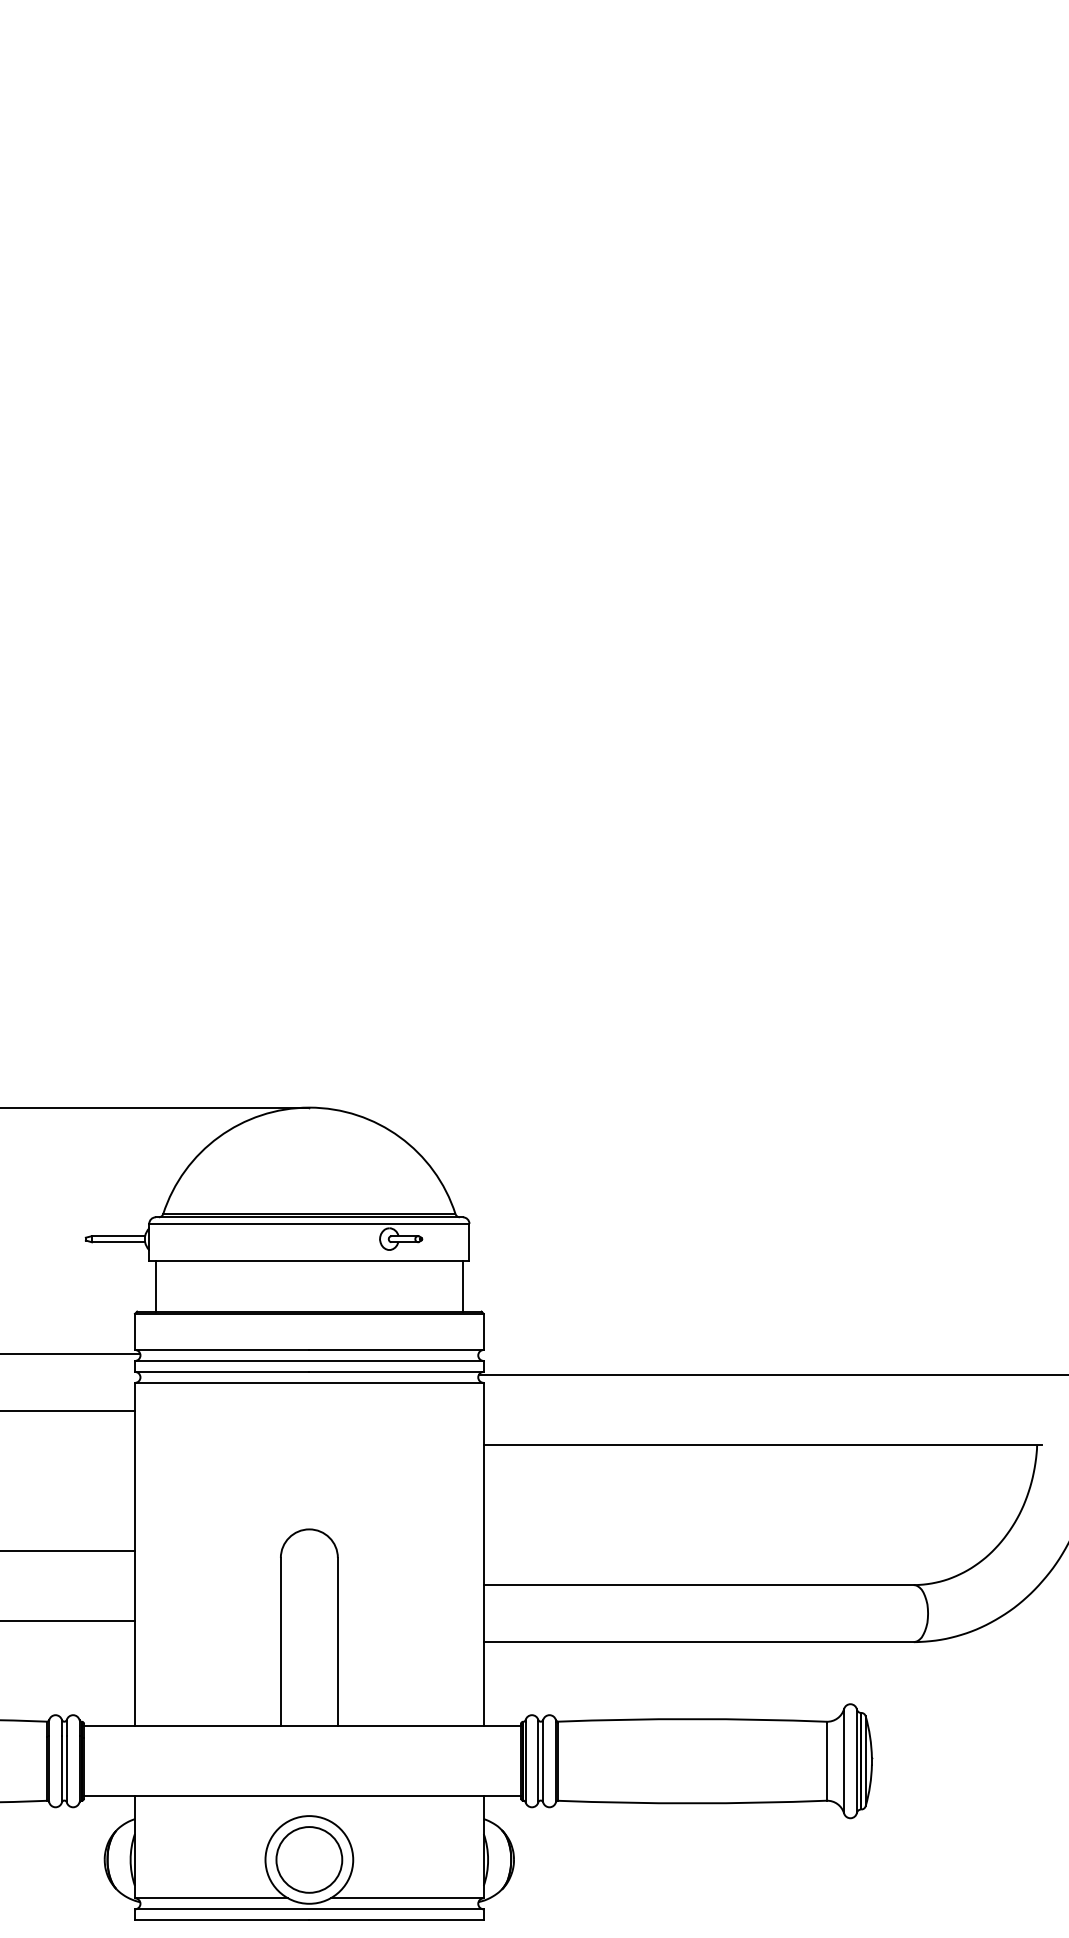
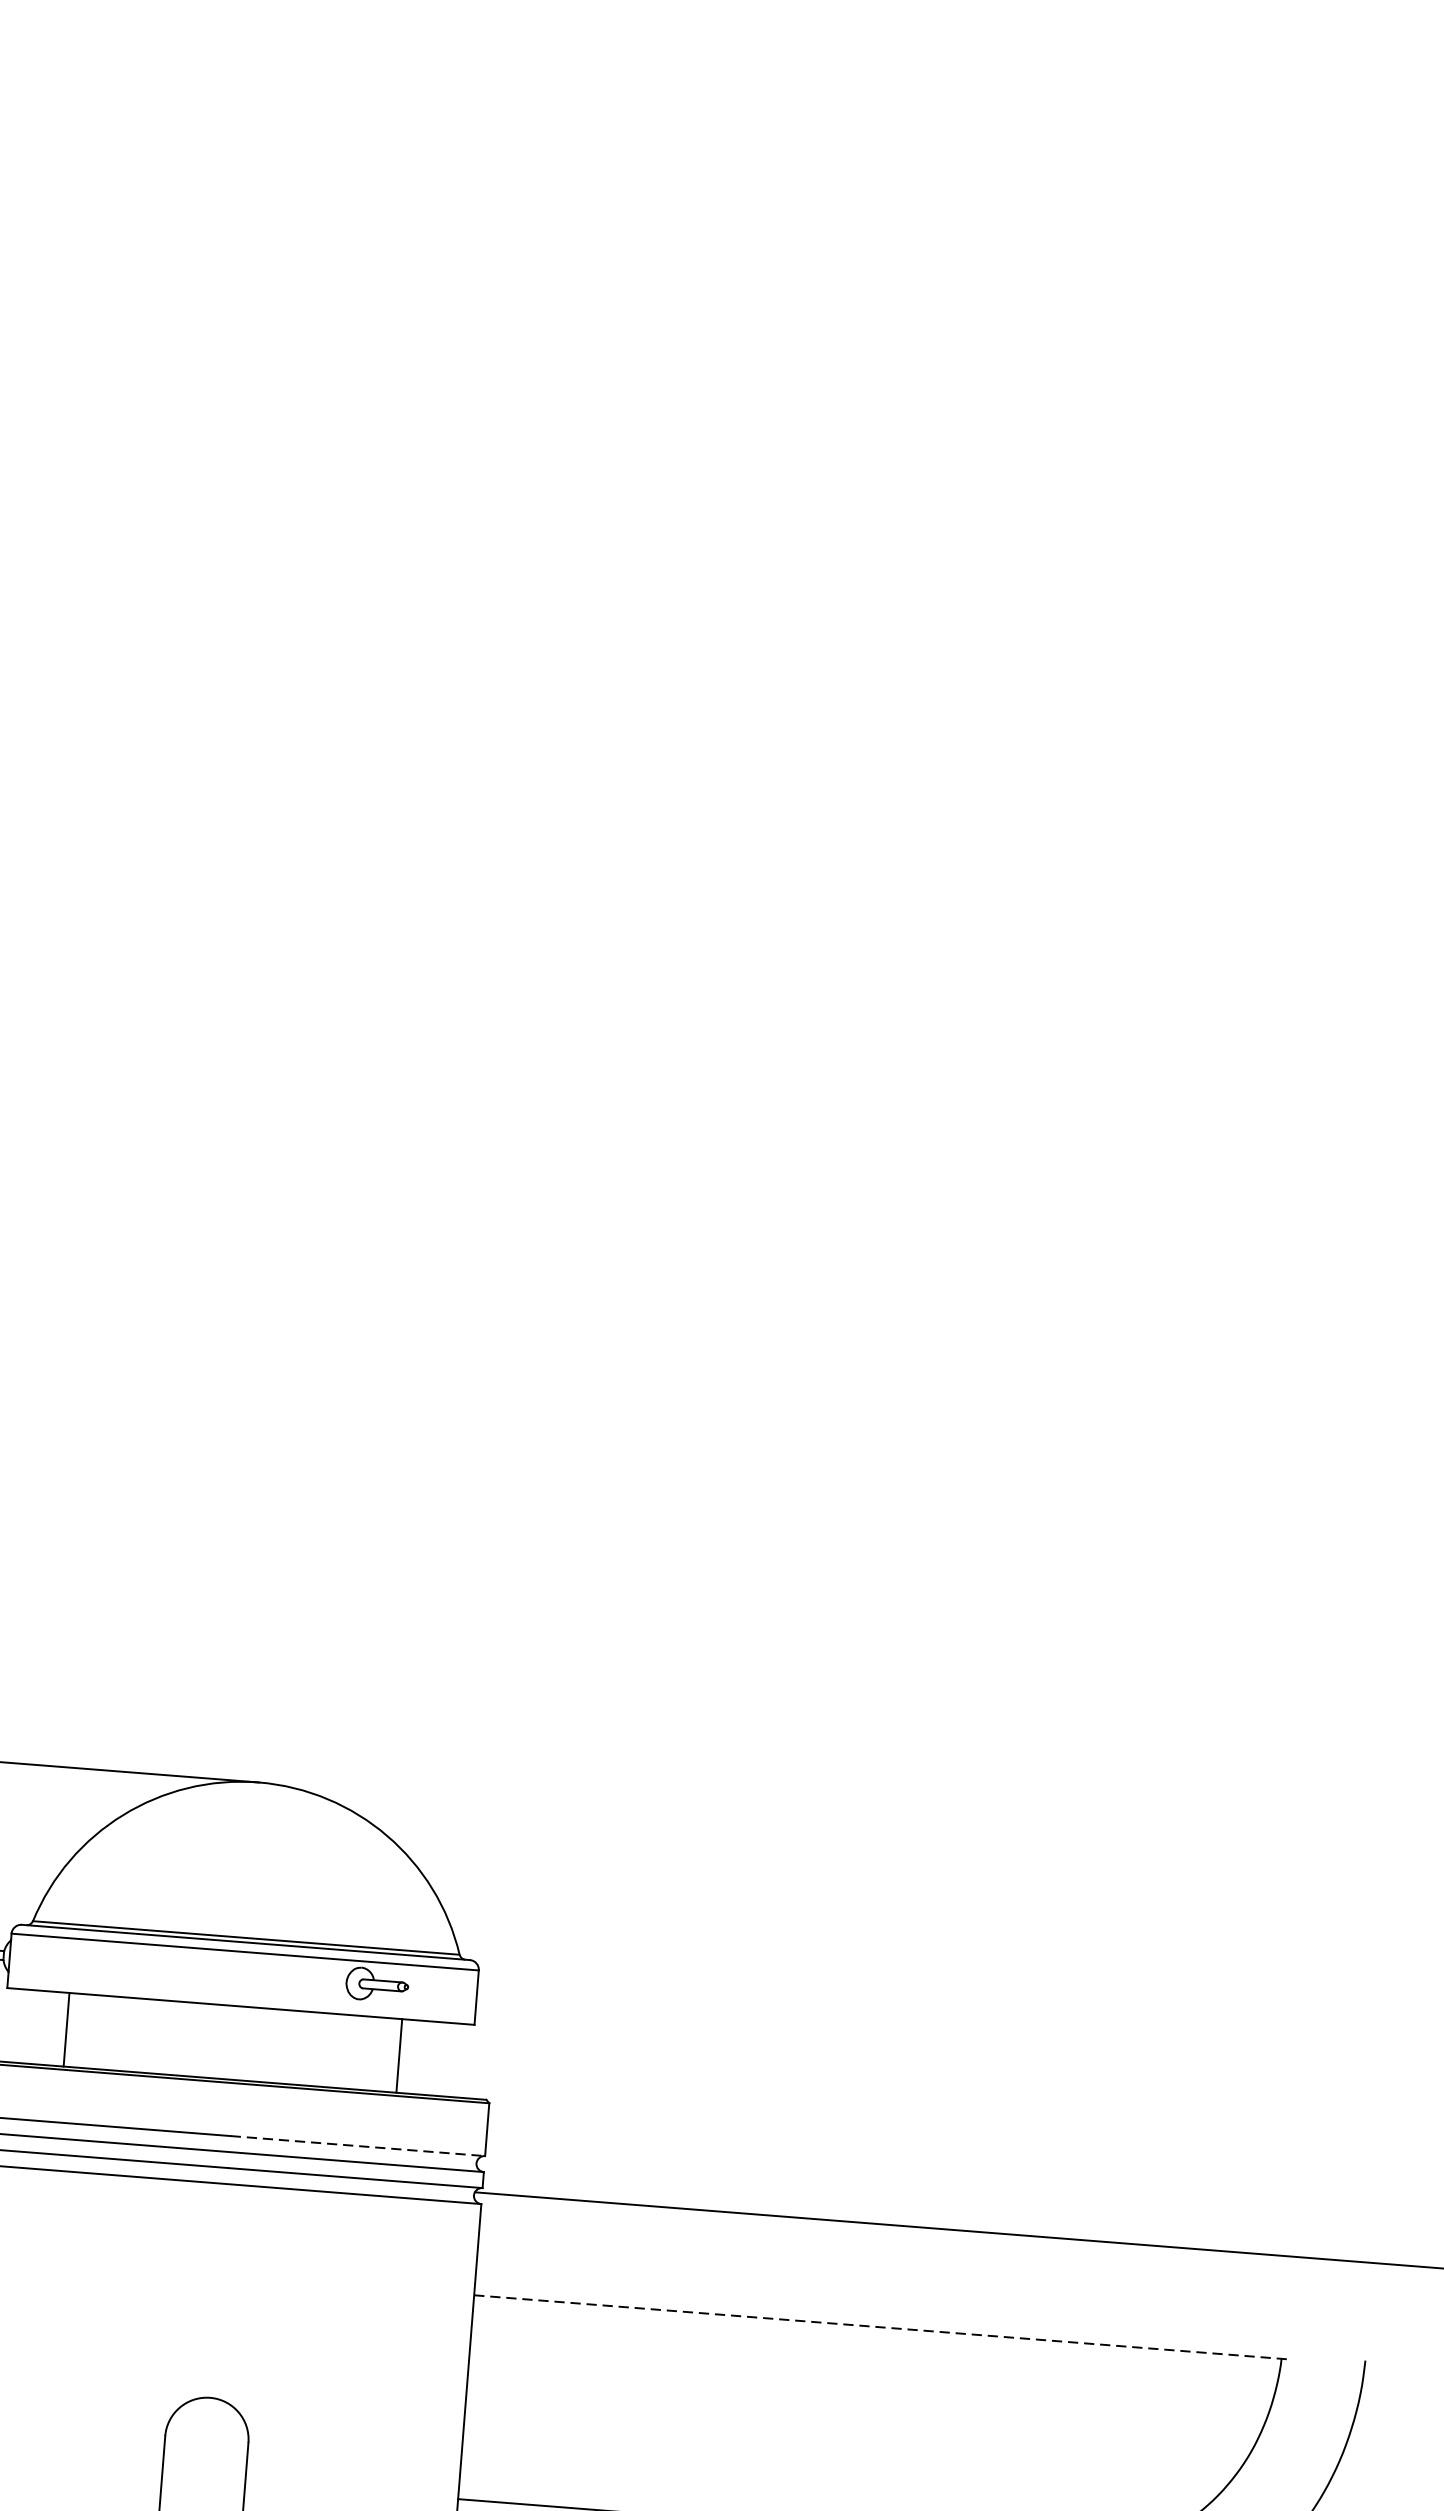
line: (155, 1286) -> (66, 2029), moved
line: (462, 1286) -> (398, 2056), moved
line: (397, 1349) -> (359, 2145), solid -> dashed
line: (762, 1445) -> (880, 2327), solid -> dashed

